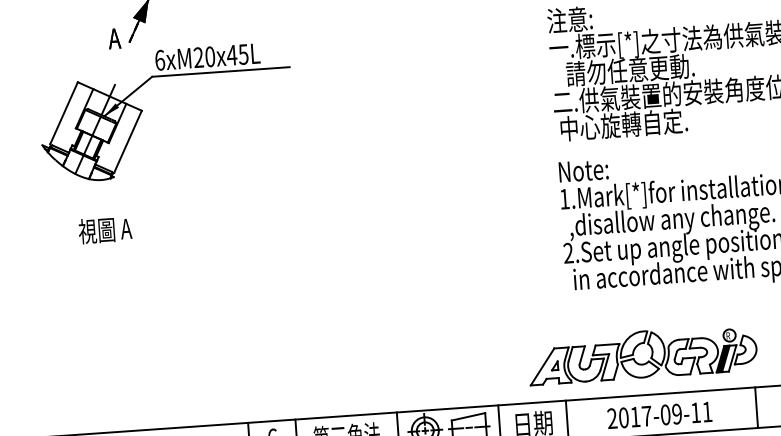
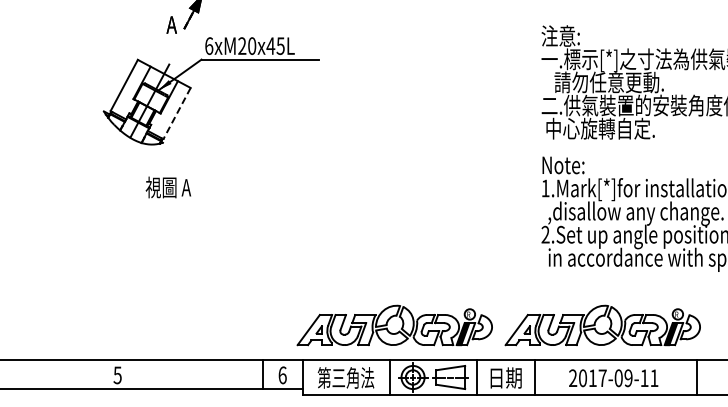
line: (128, 141) -> (177, 113), solid -> dashed
text: (104, 230) -> (167, 187), moved
part: (399, 371) -> (394, 325), added

